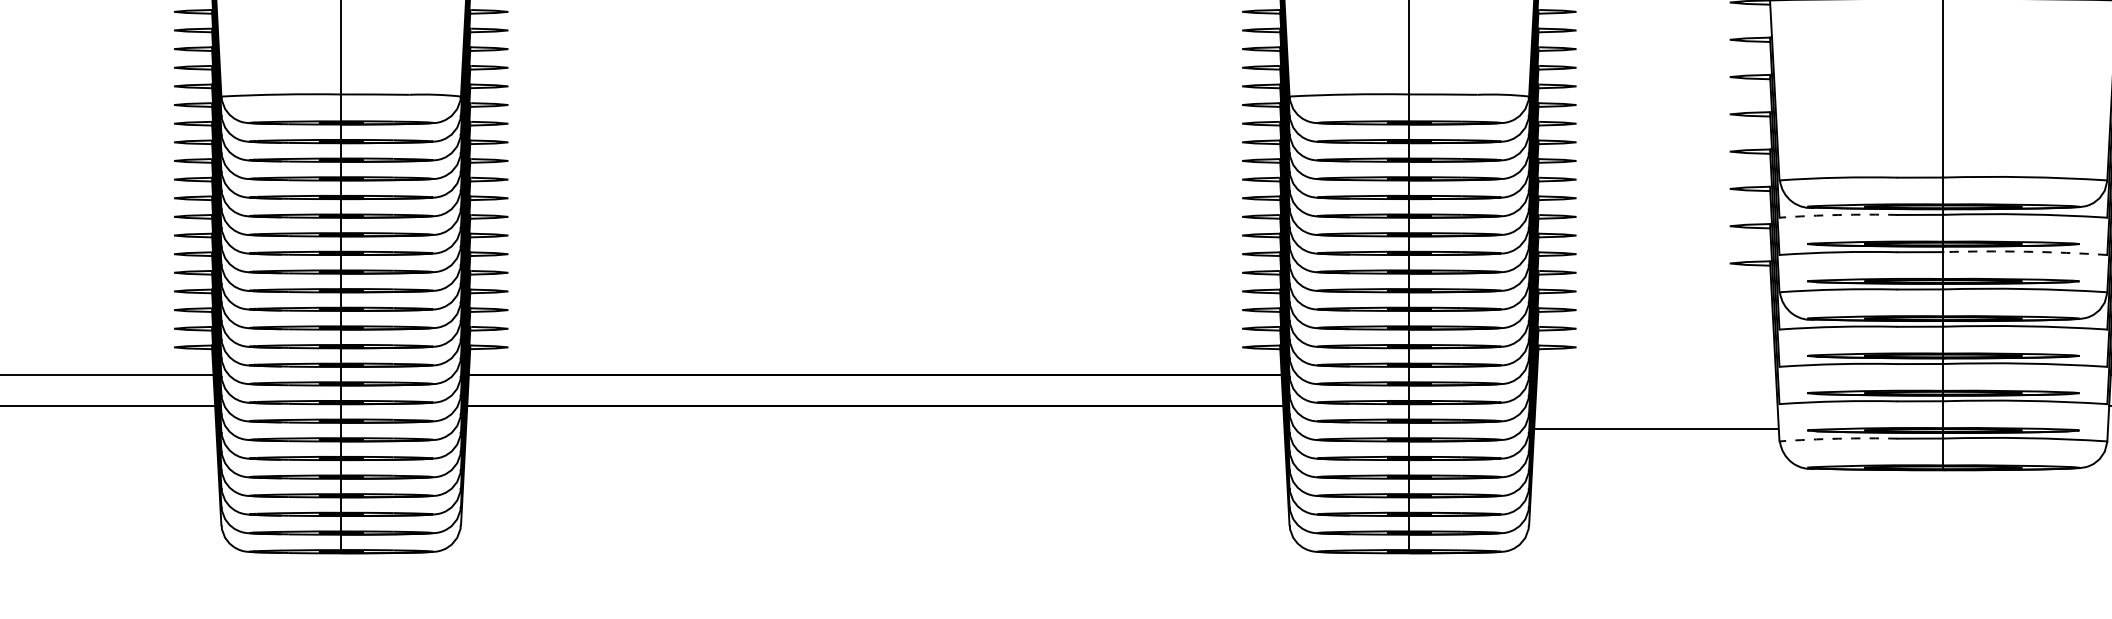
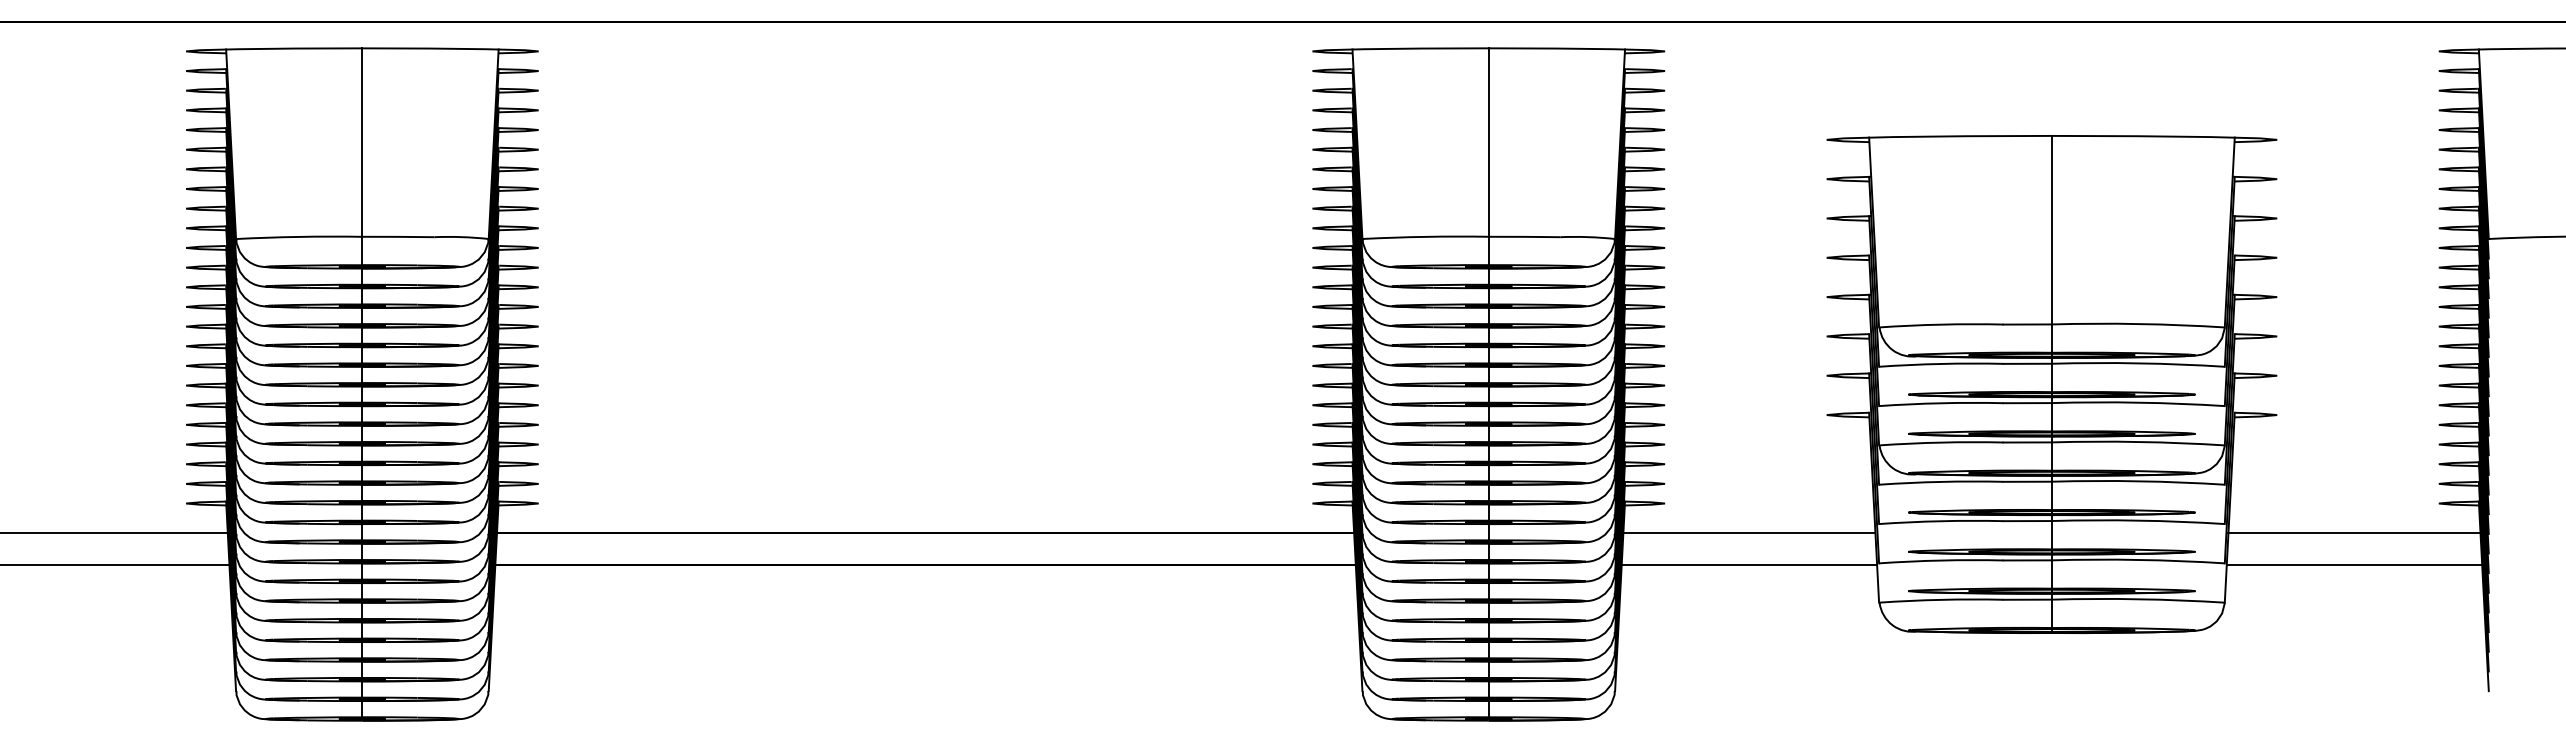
arc: (1838, 214) -> (1941, 363), dashed -> solid
arc: (2025, 251) -> (2138, 402), dashed -> solid
line: (1656, 374) -> (1749, 532), added
line: (1656, 428) -> (1749, 565), moved
arc: (1838, 438) -> (1941, 599), dashed -> solid

